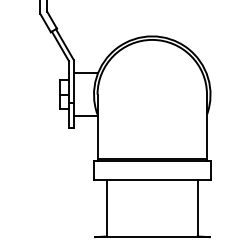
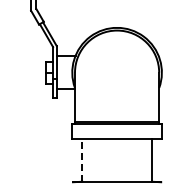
line: (107, 208) -> (82, 160), solid -> dashed

